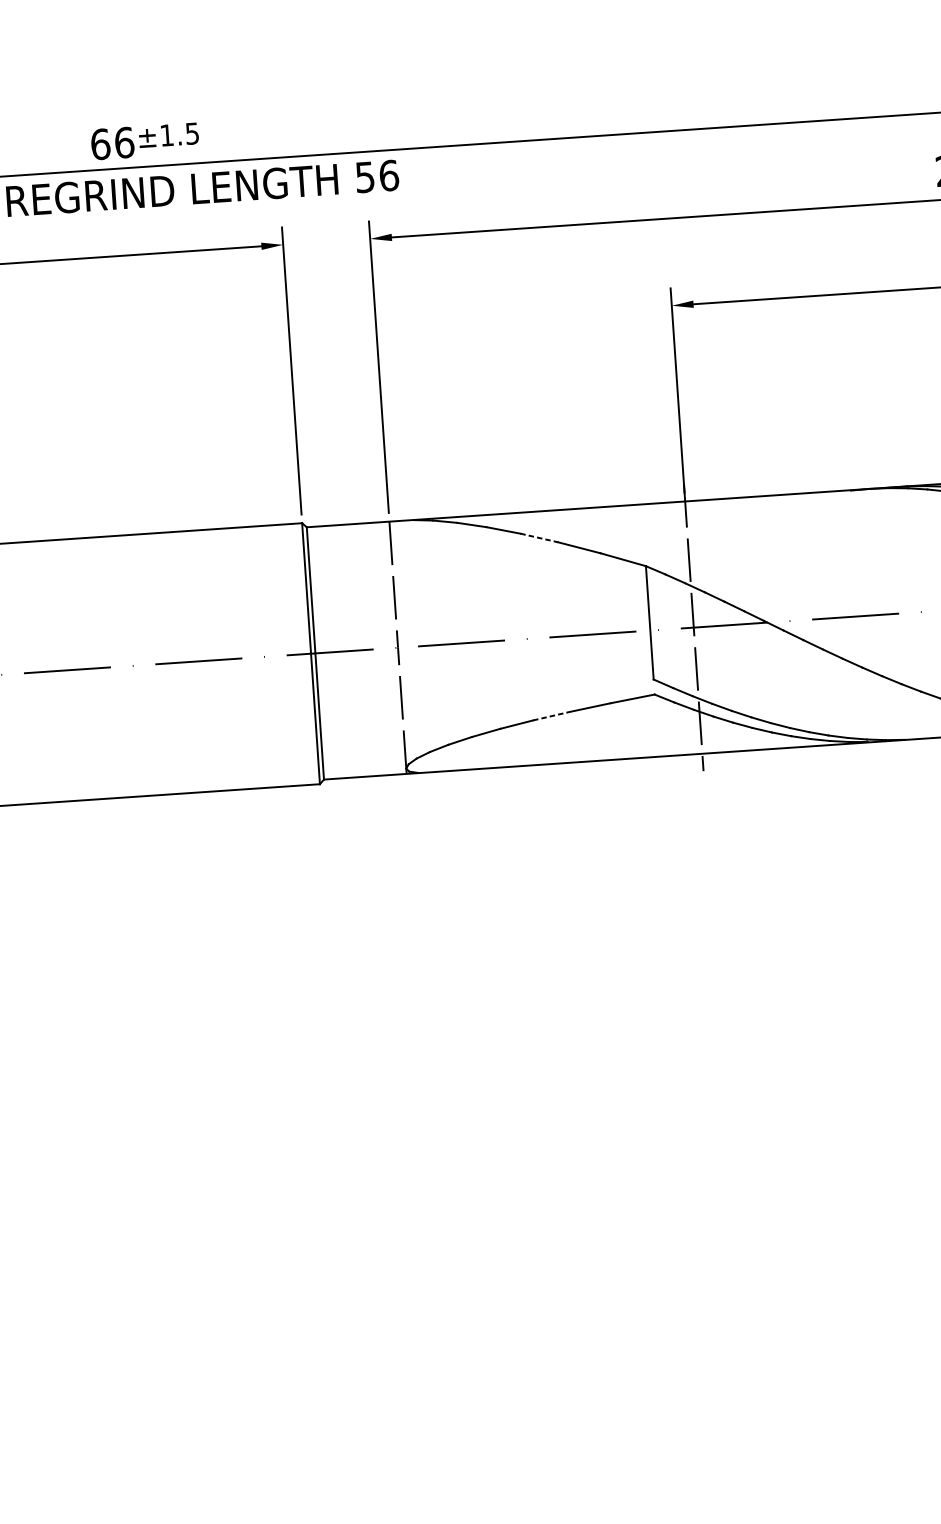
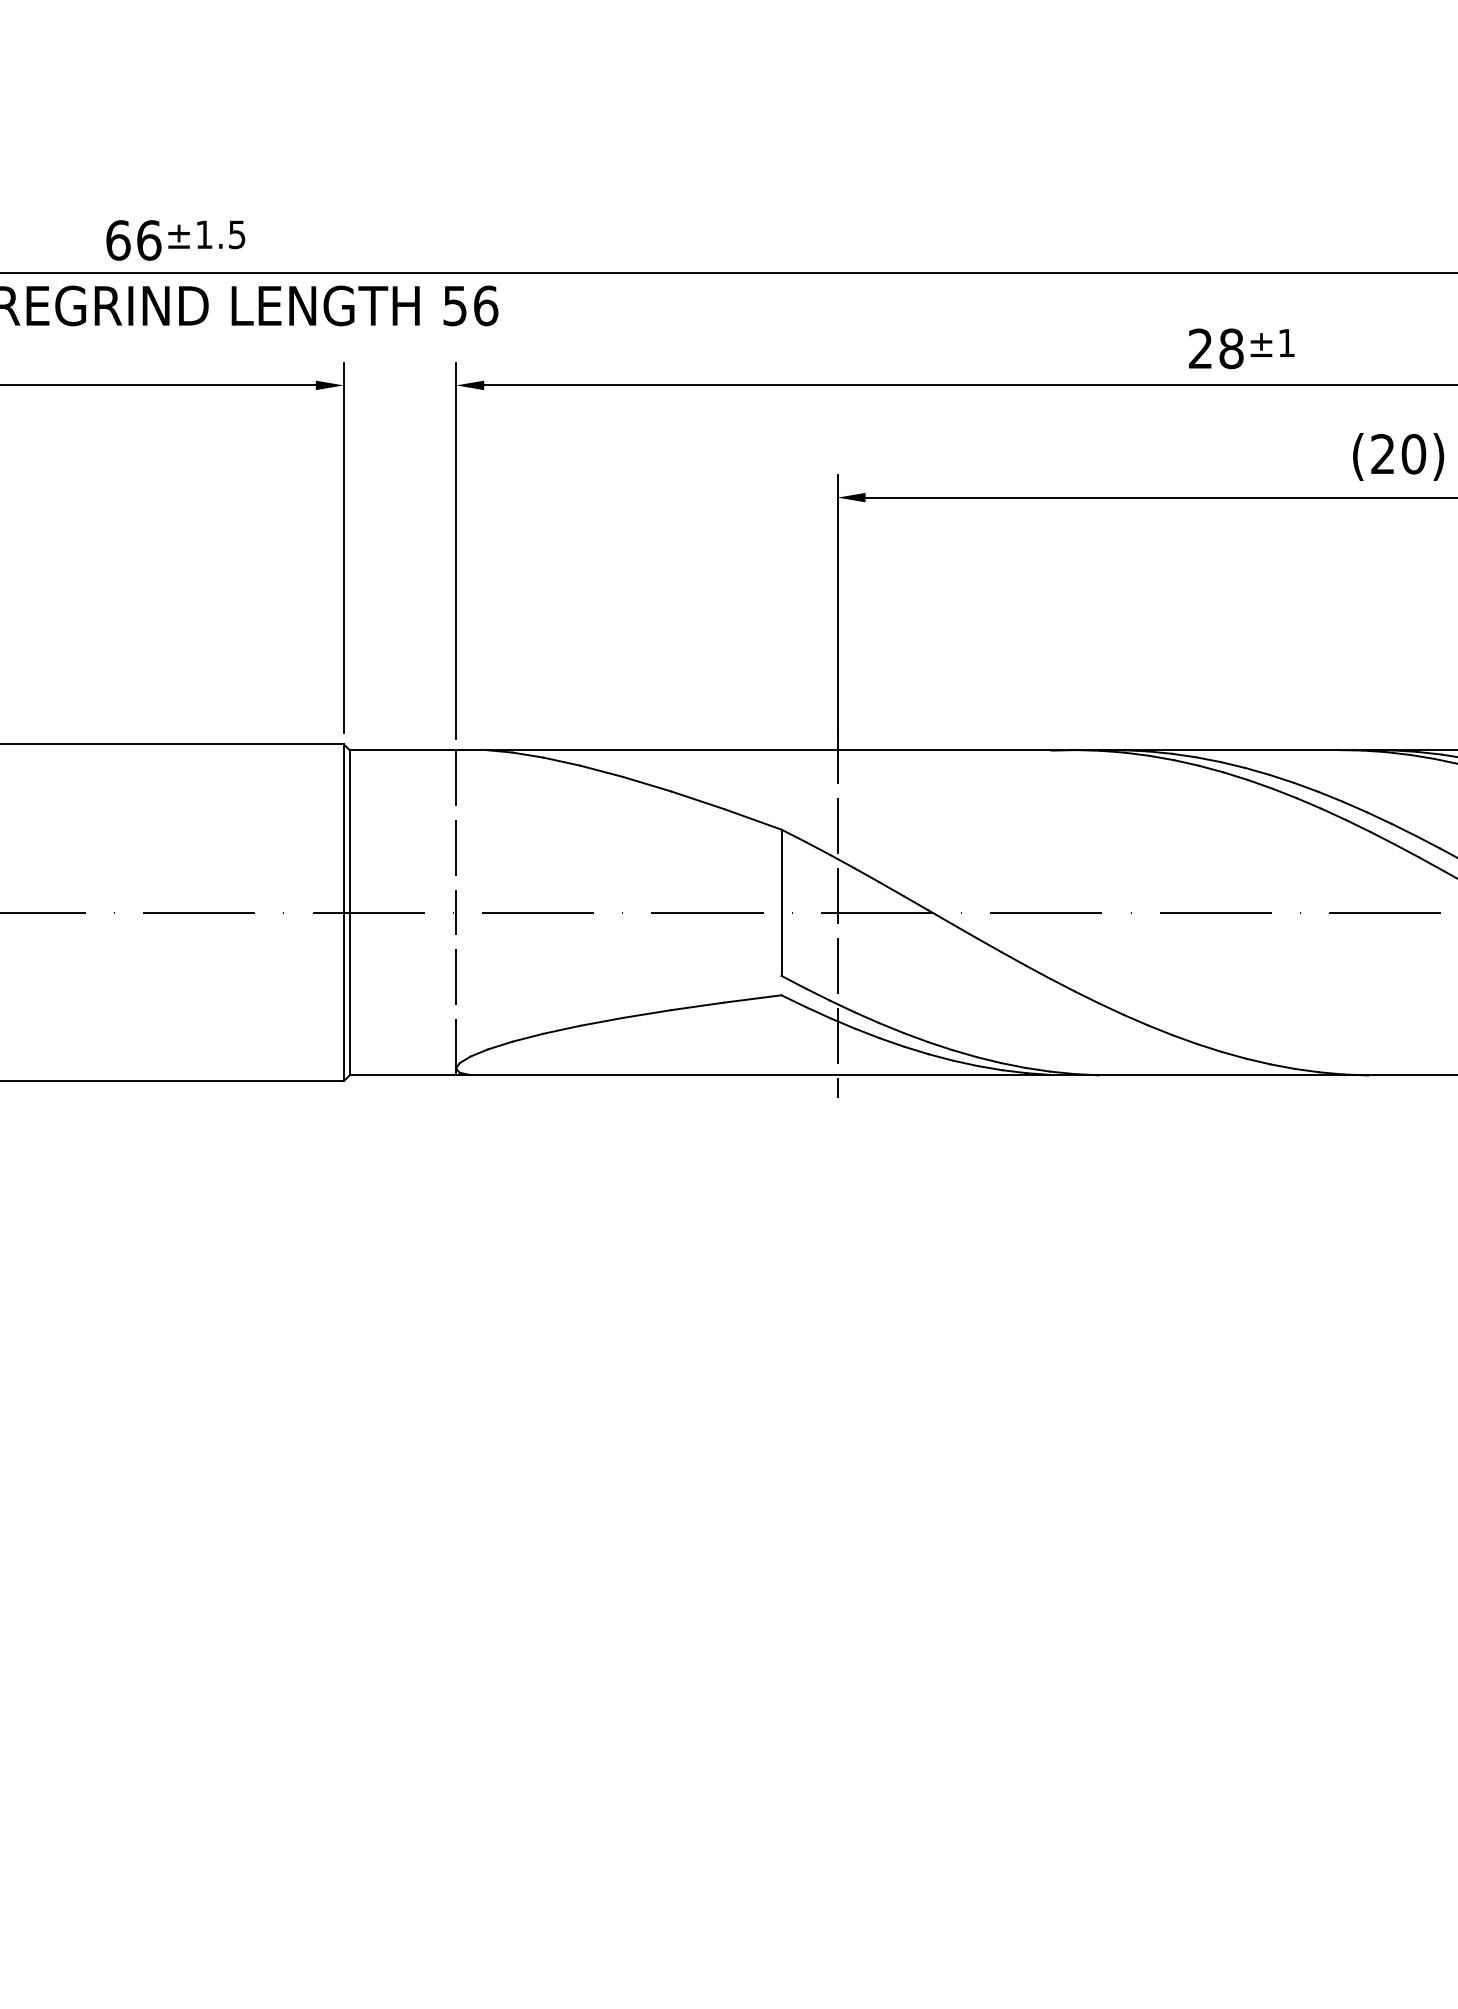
line: (539, 538) -> (647, 784), dashed -> solid
line: (551, 715) -> (647, 1013), dashed -> solid

